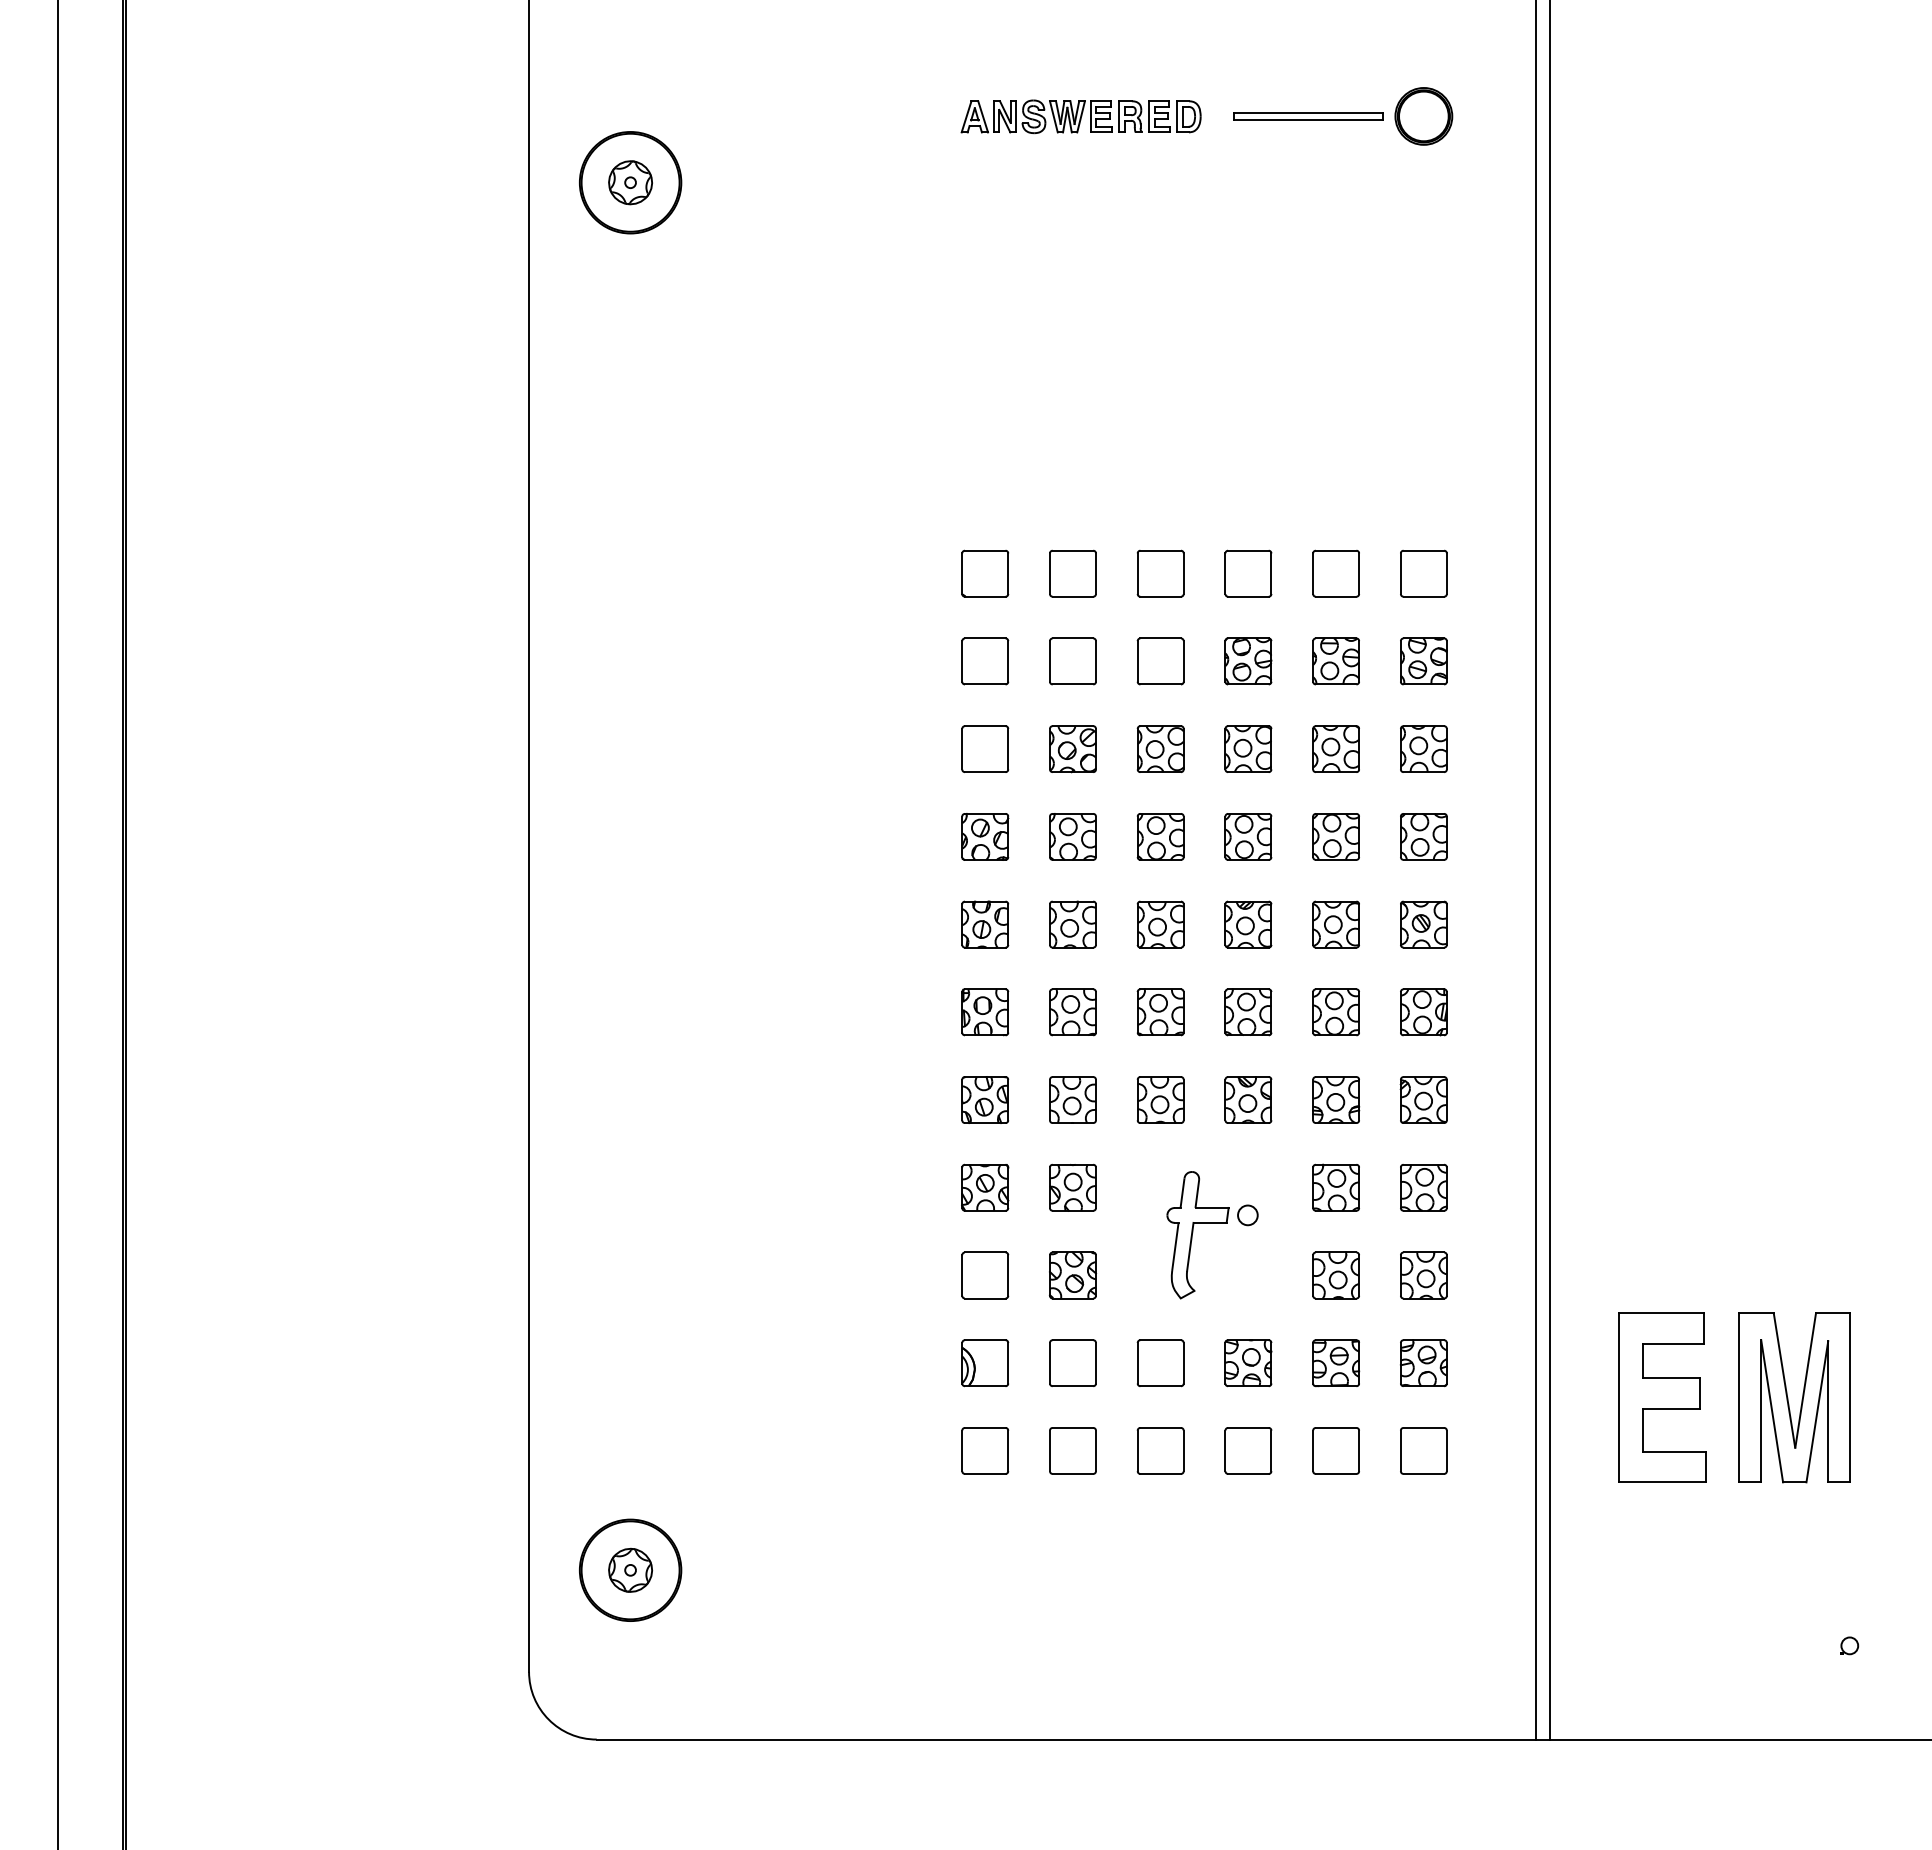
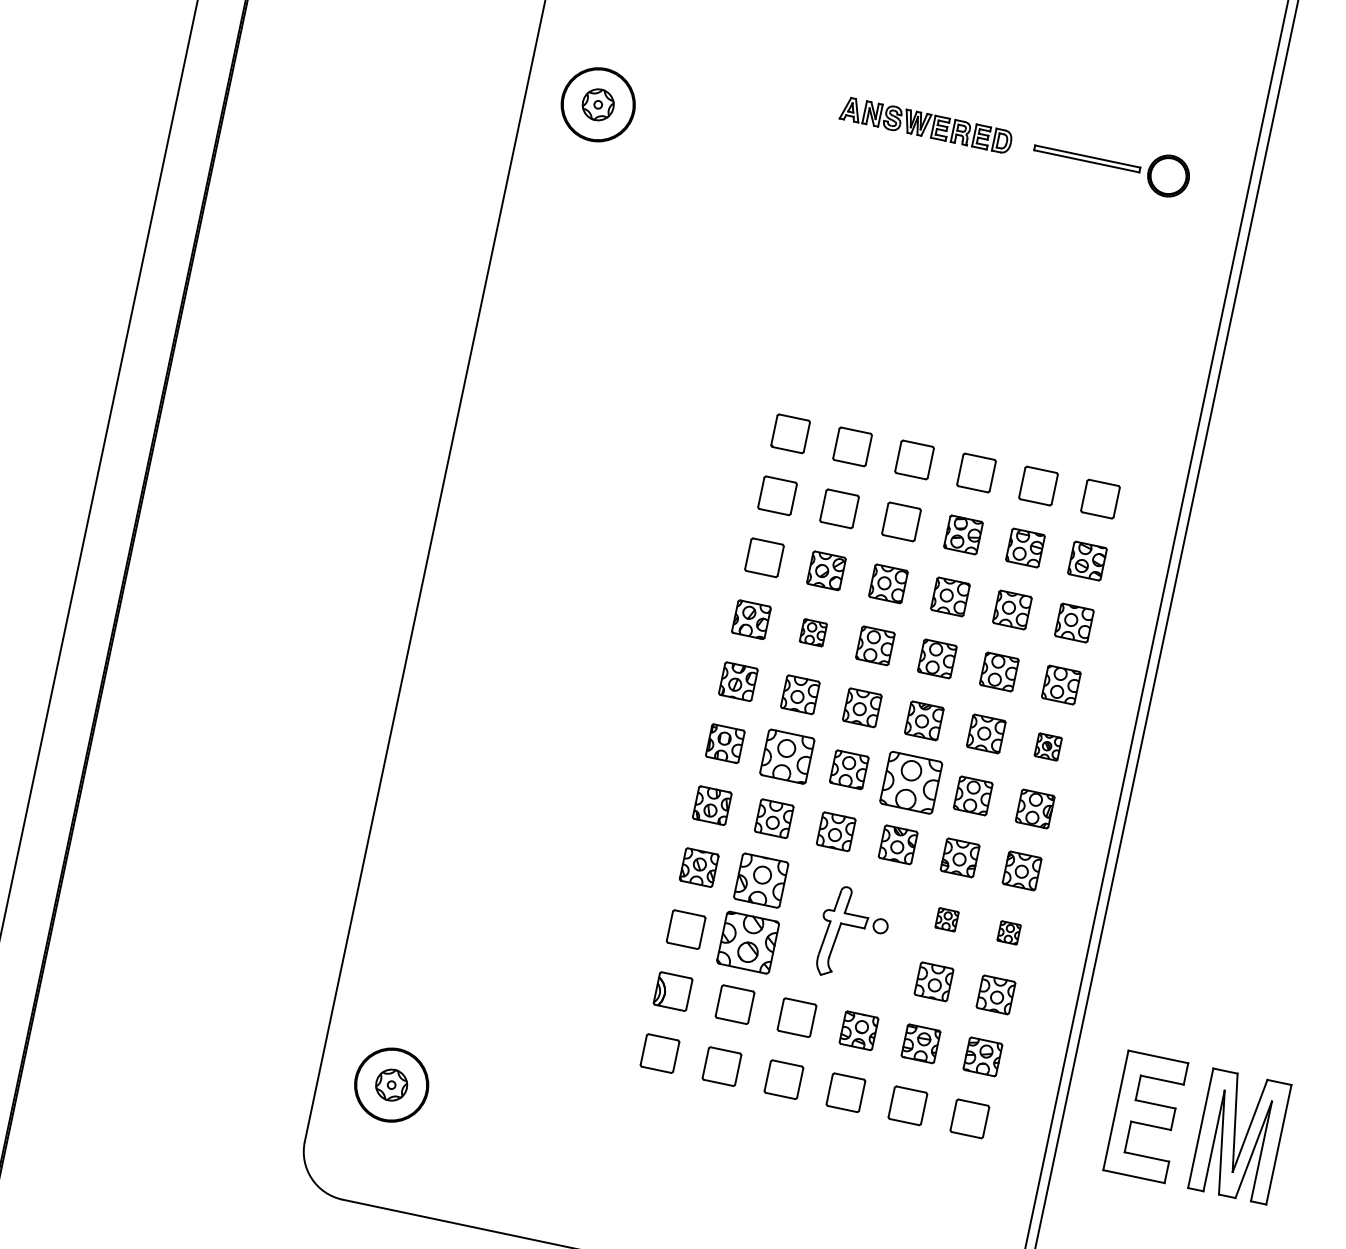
part: (1072, 836) -> (813, 632), size x0.7
part: (1423, 924) -> (1048, 746), size x0.7
part: (1072, 1012) -> (786, 756), size x1.4
part: (1248, 1012) -> (911, 783), size x1.6
part: (1072, 1187) -> (760, 880), size x1.4
part: (1335, 1187) -> (946, 919), size x0.6
part: (1423, 1187) -> (1008, 932), size x0.6
part: (1072, 1275) -> (747, 942), size x1.6

